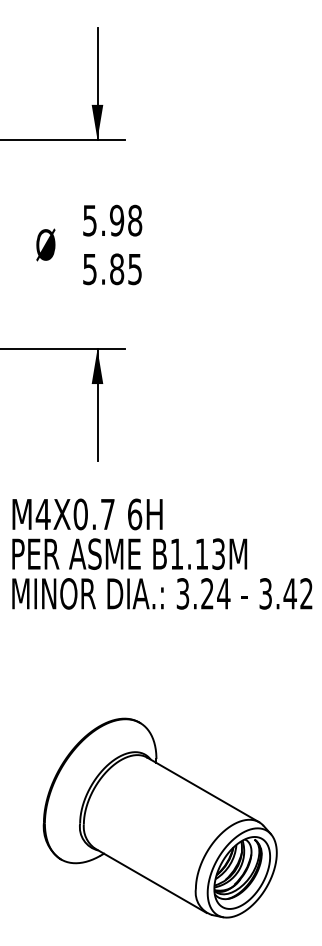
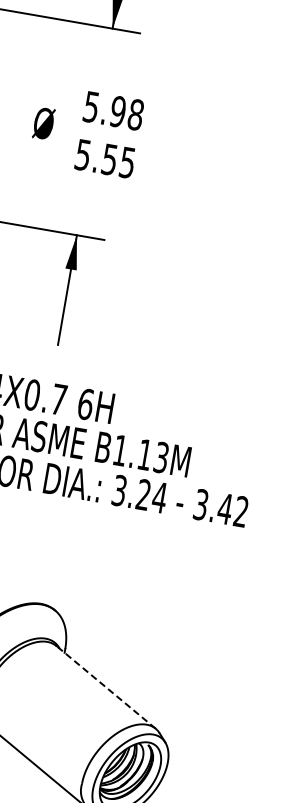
text: (117, 269) -> (110, 159), 5.85 -> 5.55
line: (203, 789) -> (106, 687), solid -> dashed

